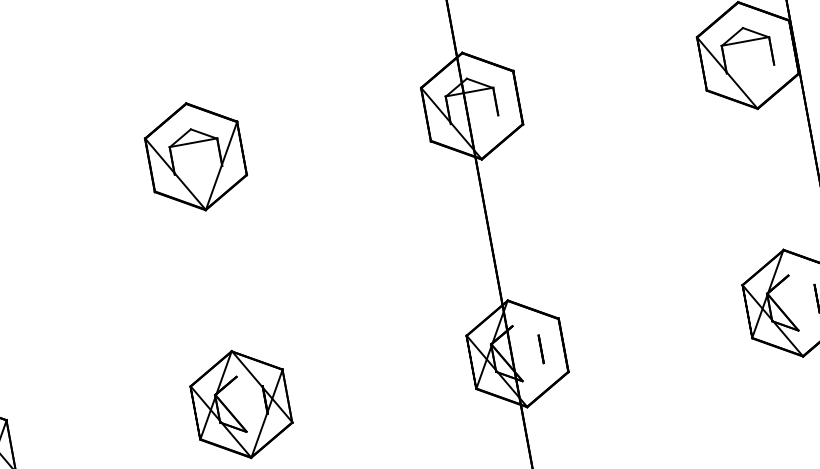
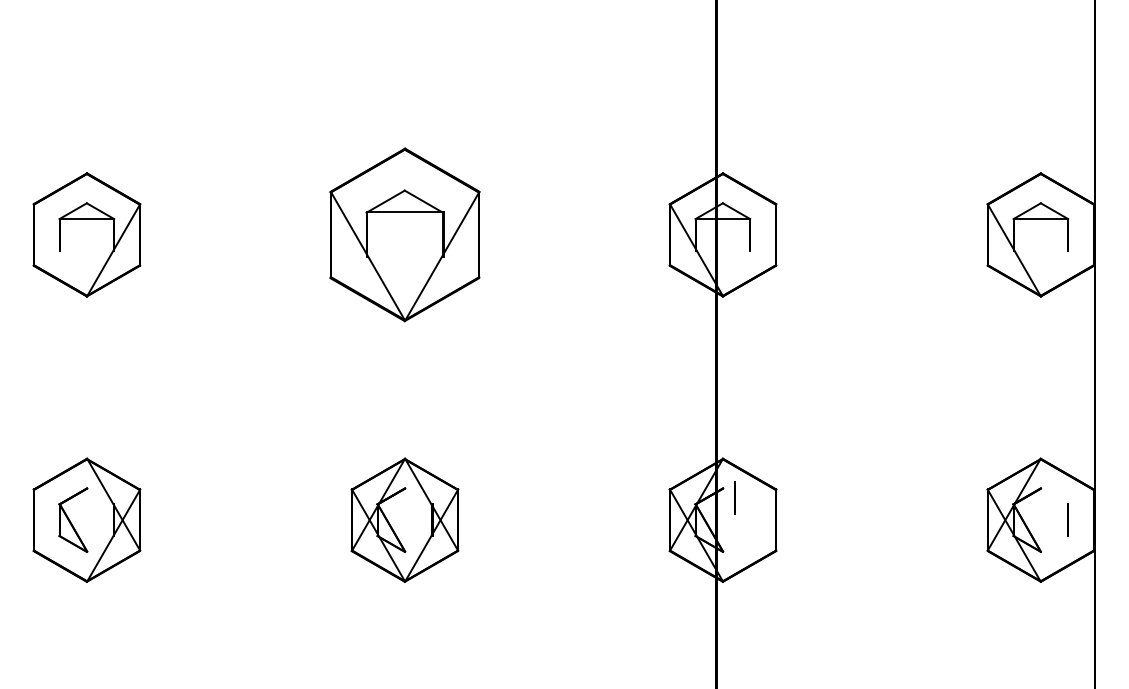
part: (195, 156) -> (404, 234), size x1.4
line: (540, 348) -> (734, 497), moved

